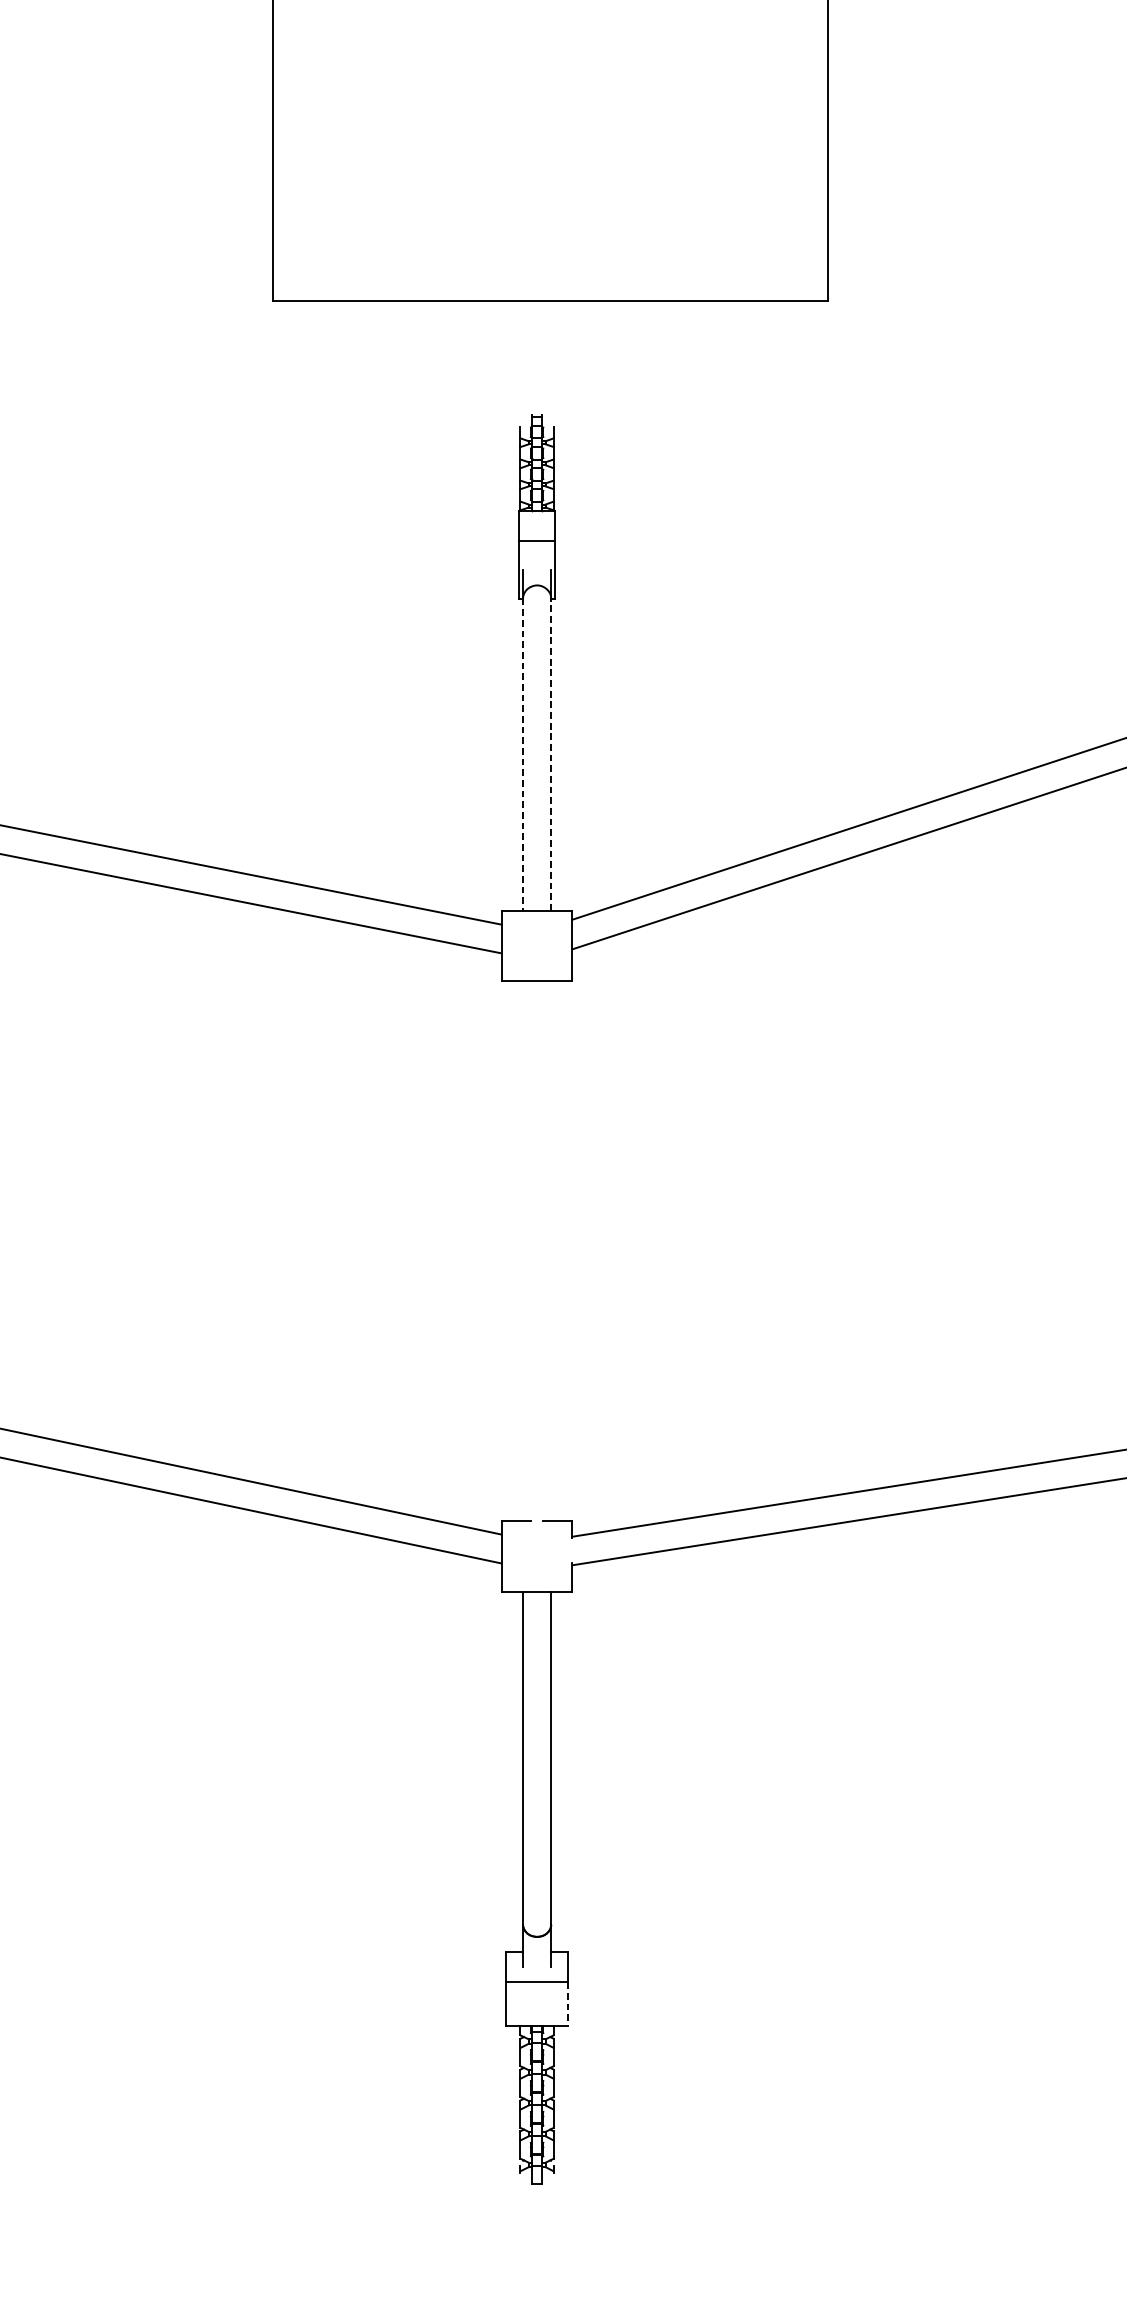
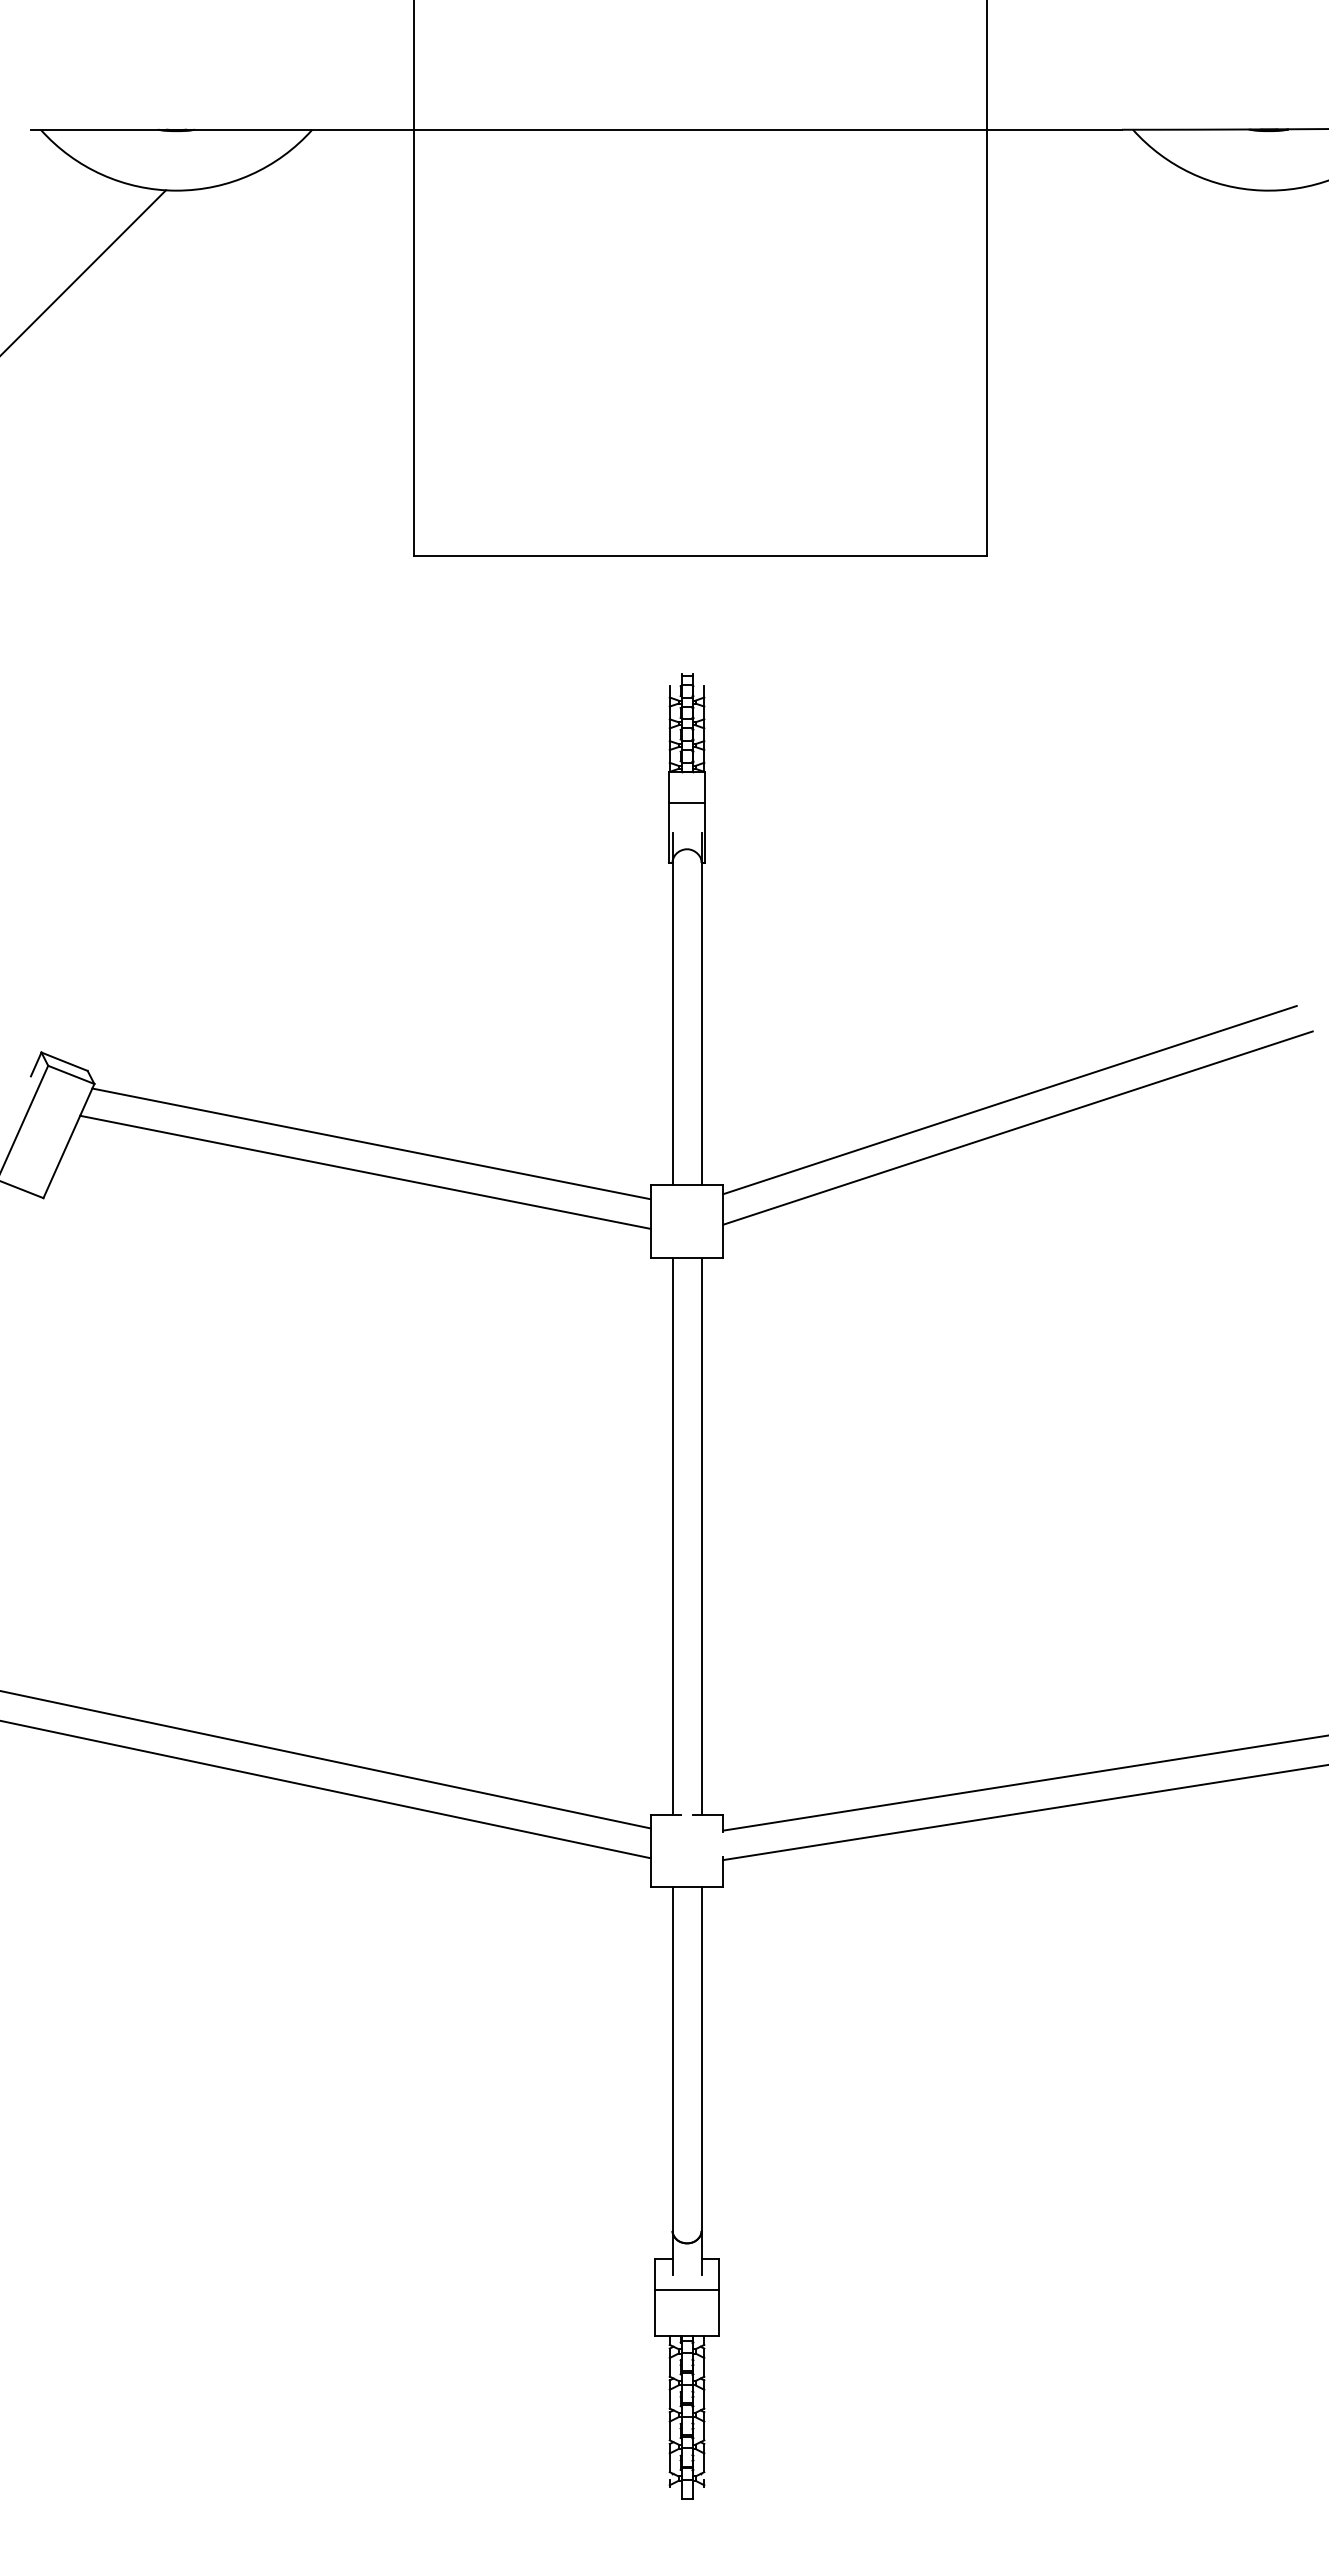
line: (523, 754) -> (672, 1023), dashed -> solid
line: (551, 754) -> (701, 1023), dashed -> solid
line: (523, 1250) -> (672, 1535), added
line: (551, 1250) -> (701, 1535), added
line: (567, 2003) -> (718, 2312), dashed -> solid

